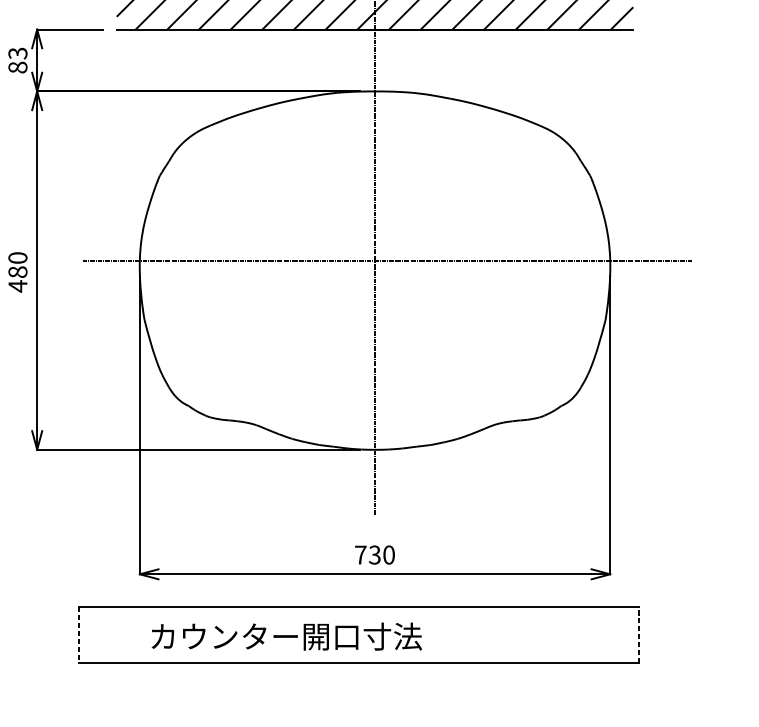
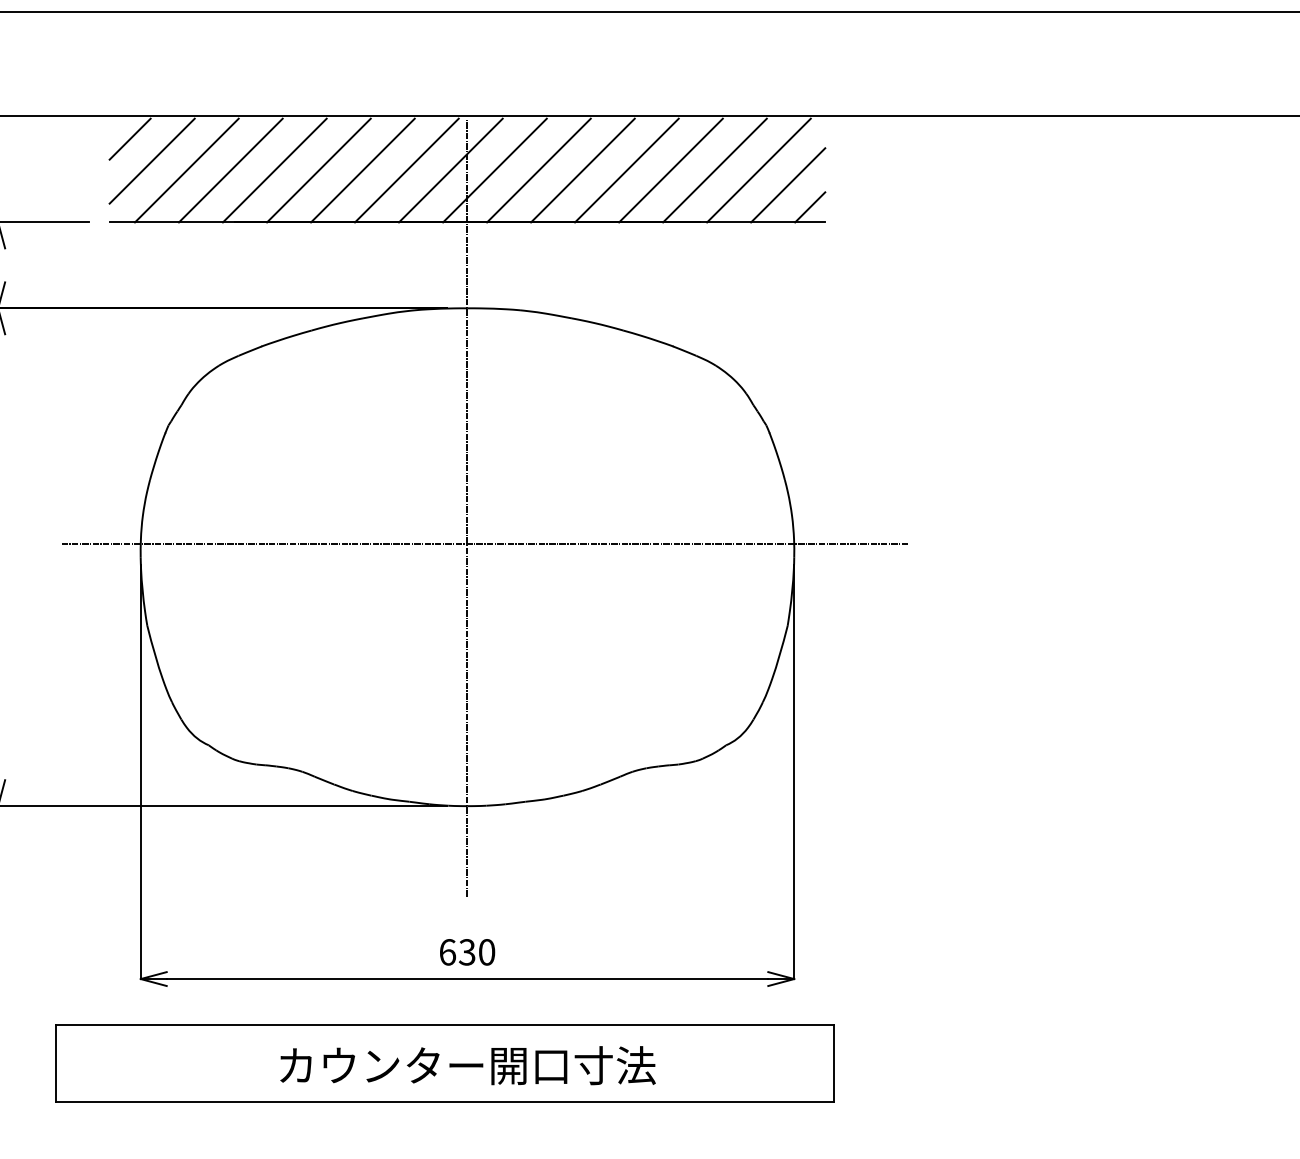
text: (360, 555) -> (447, 952), 730 -> 630
line: (78, 635) -> (55, 1063), dashed -> solid
line: (638, 635) -> (833, 1063), dashed -> solid
text: (286, 636) -> (467, 1065), moved

